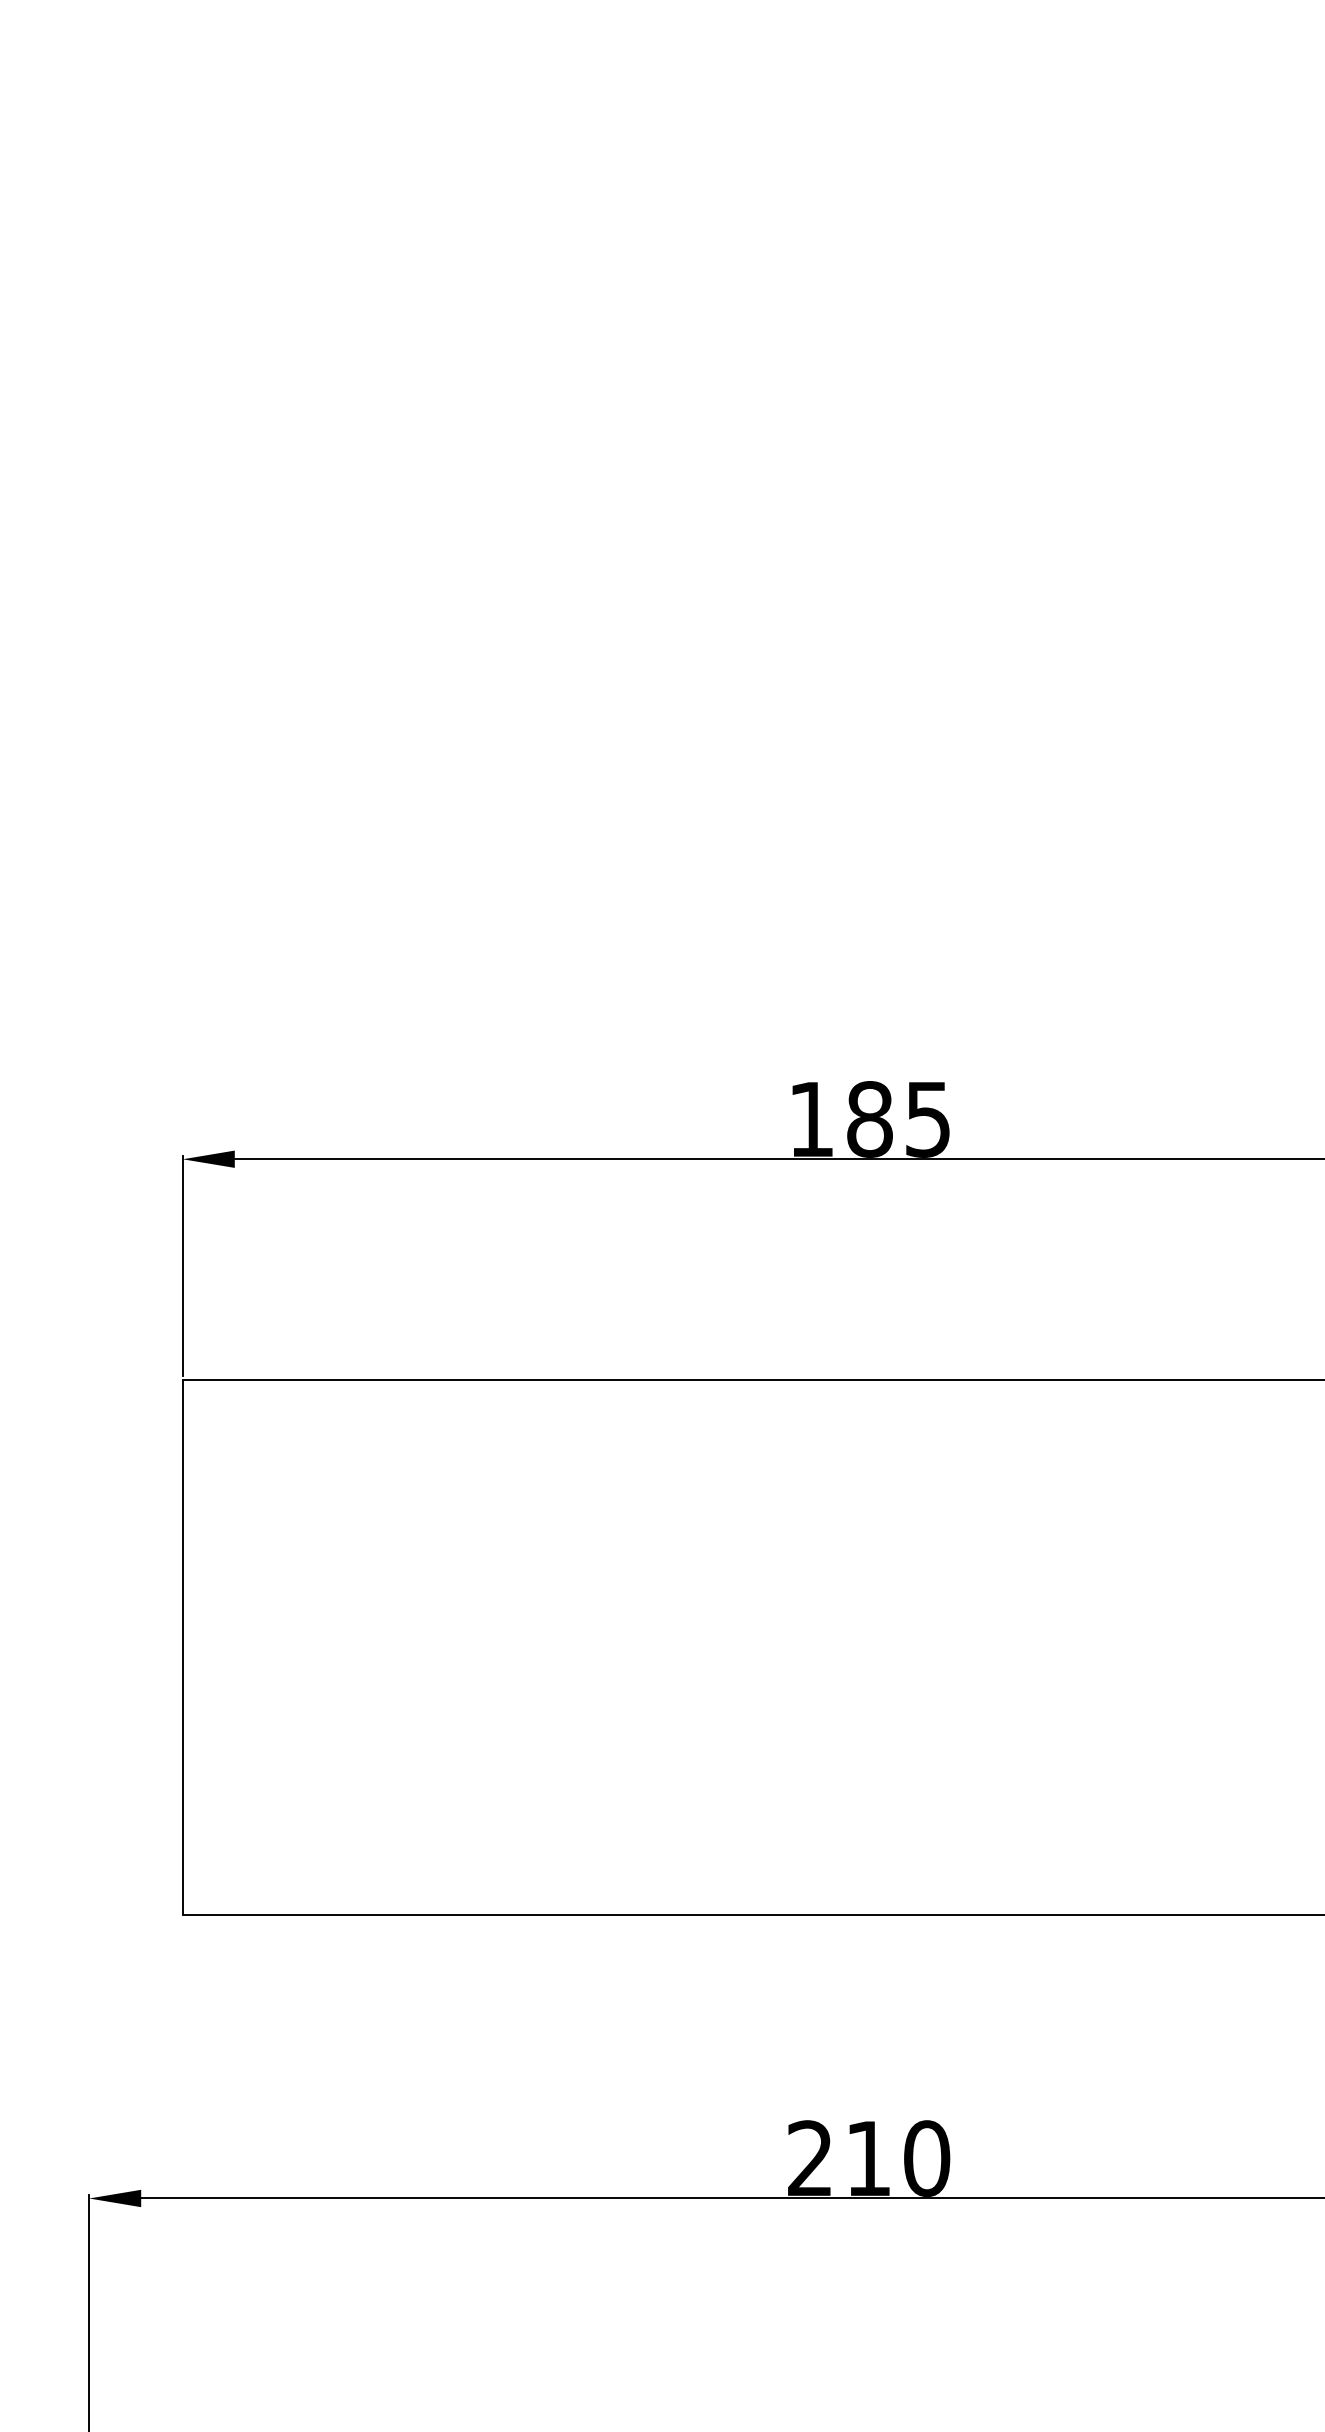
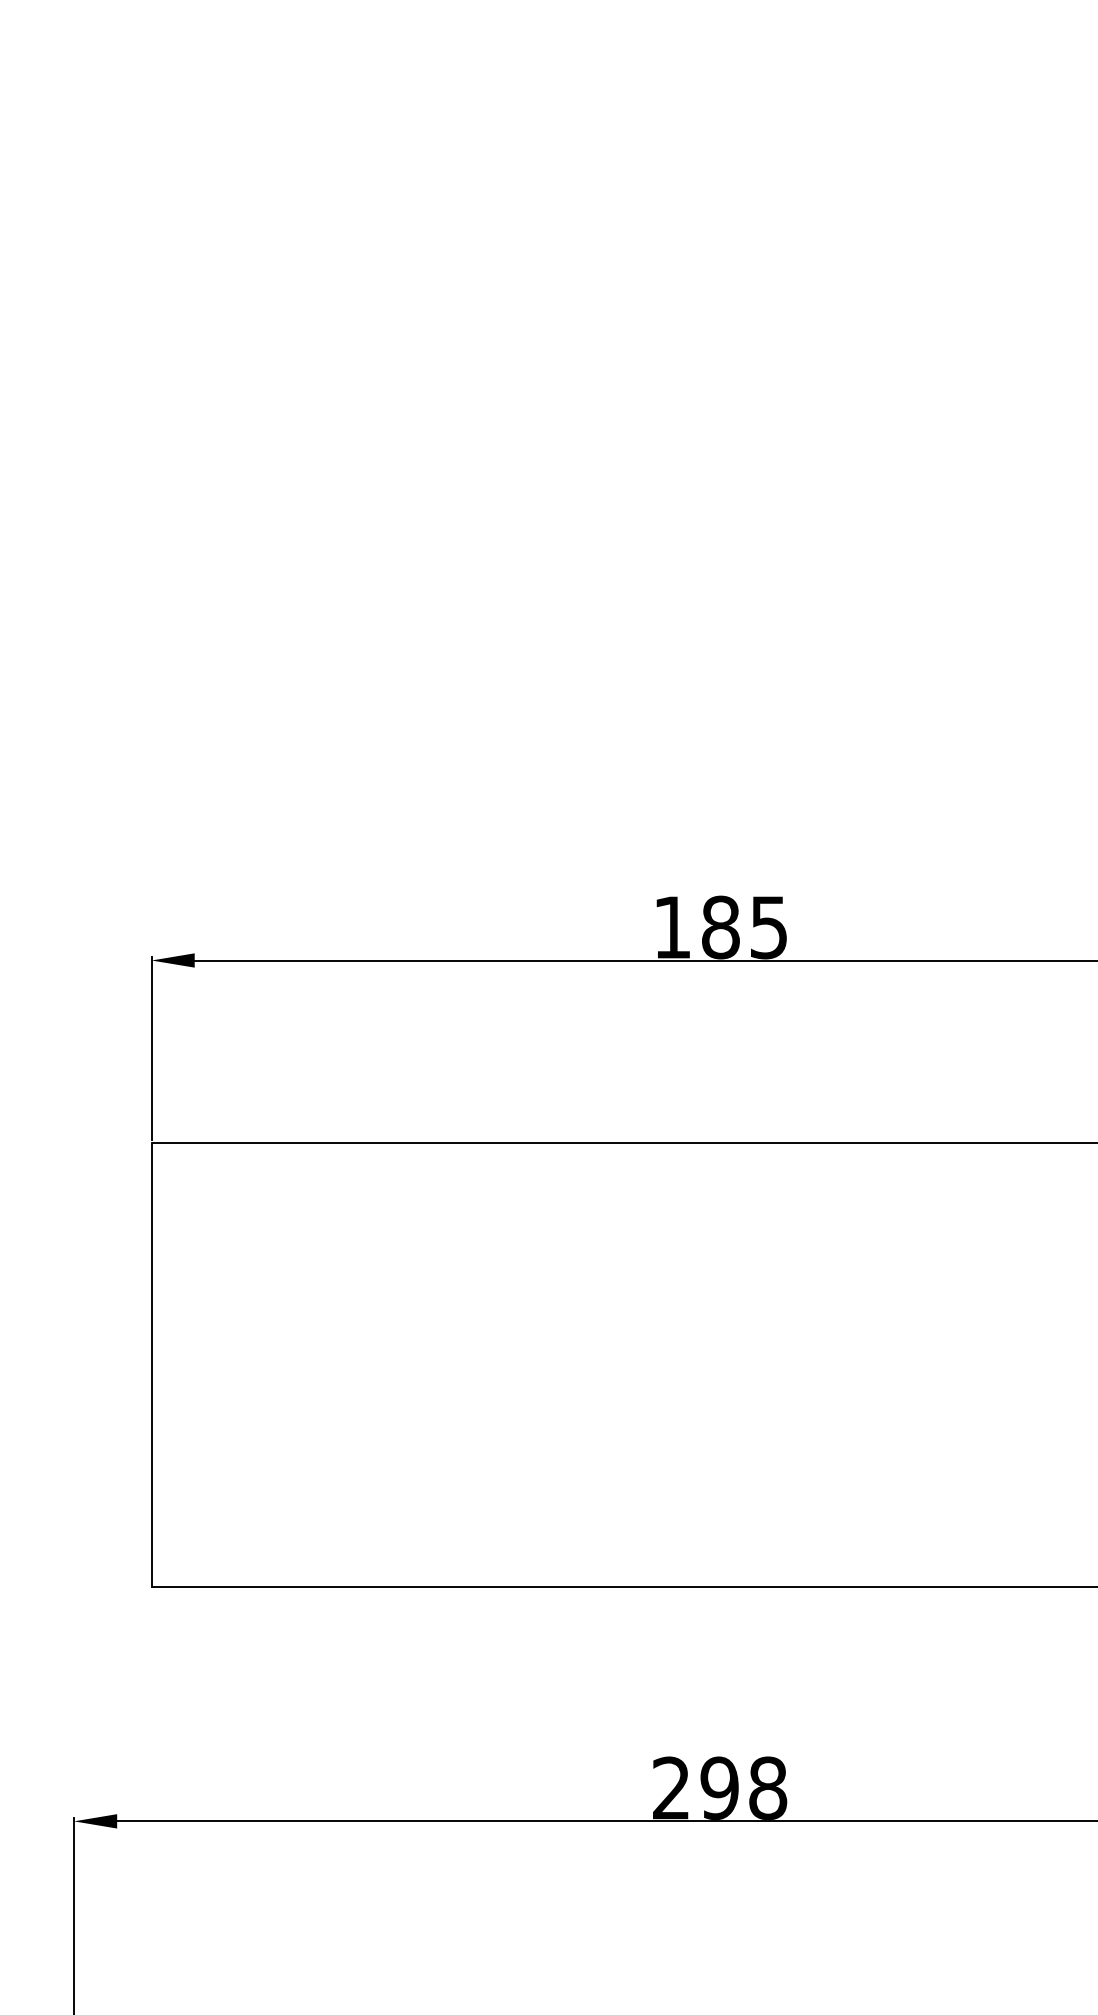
text: (897, 2157) -> (743, 1787), 210 -> 298

